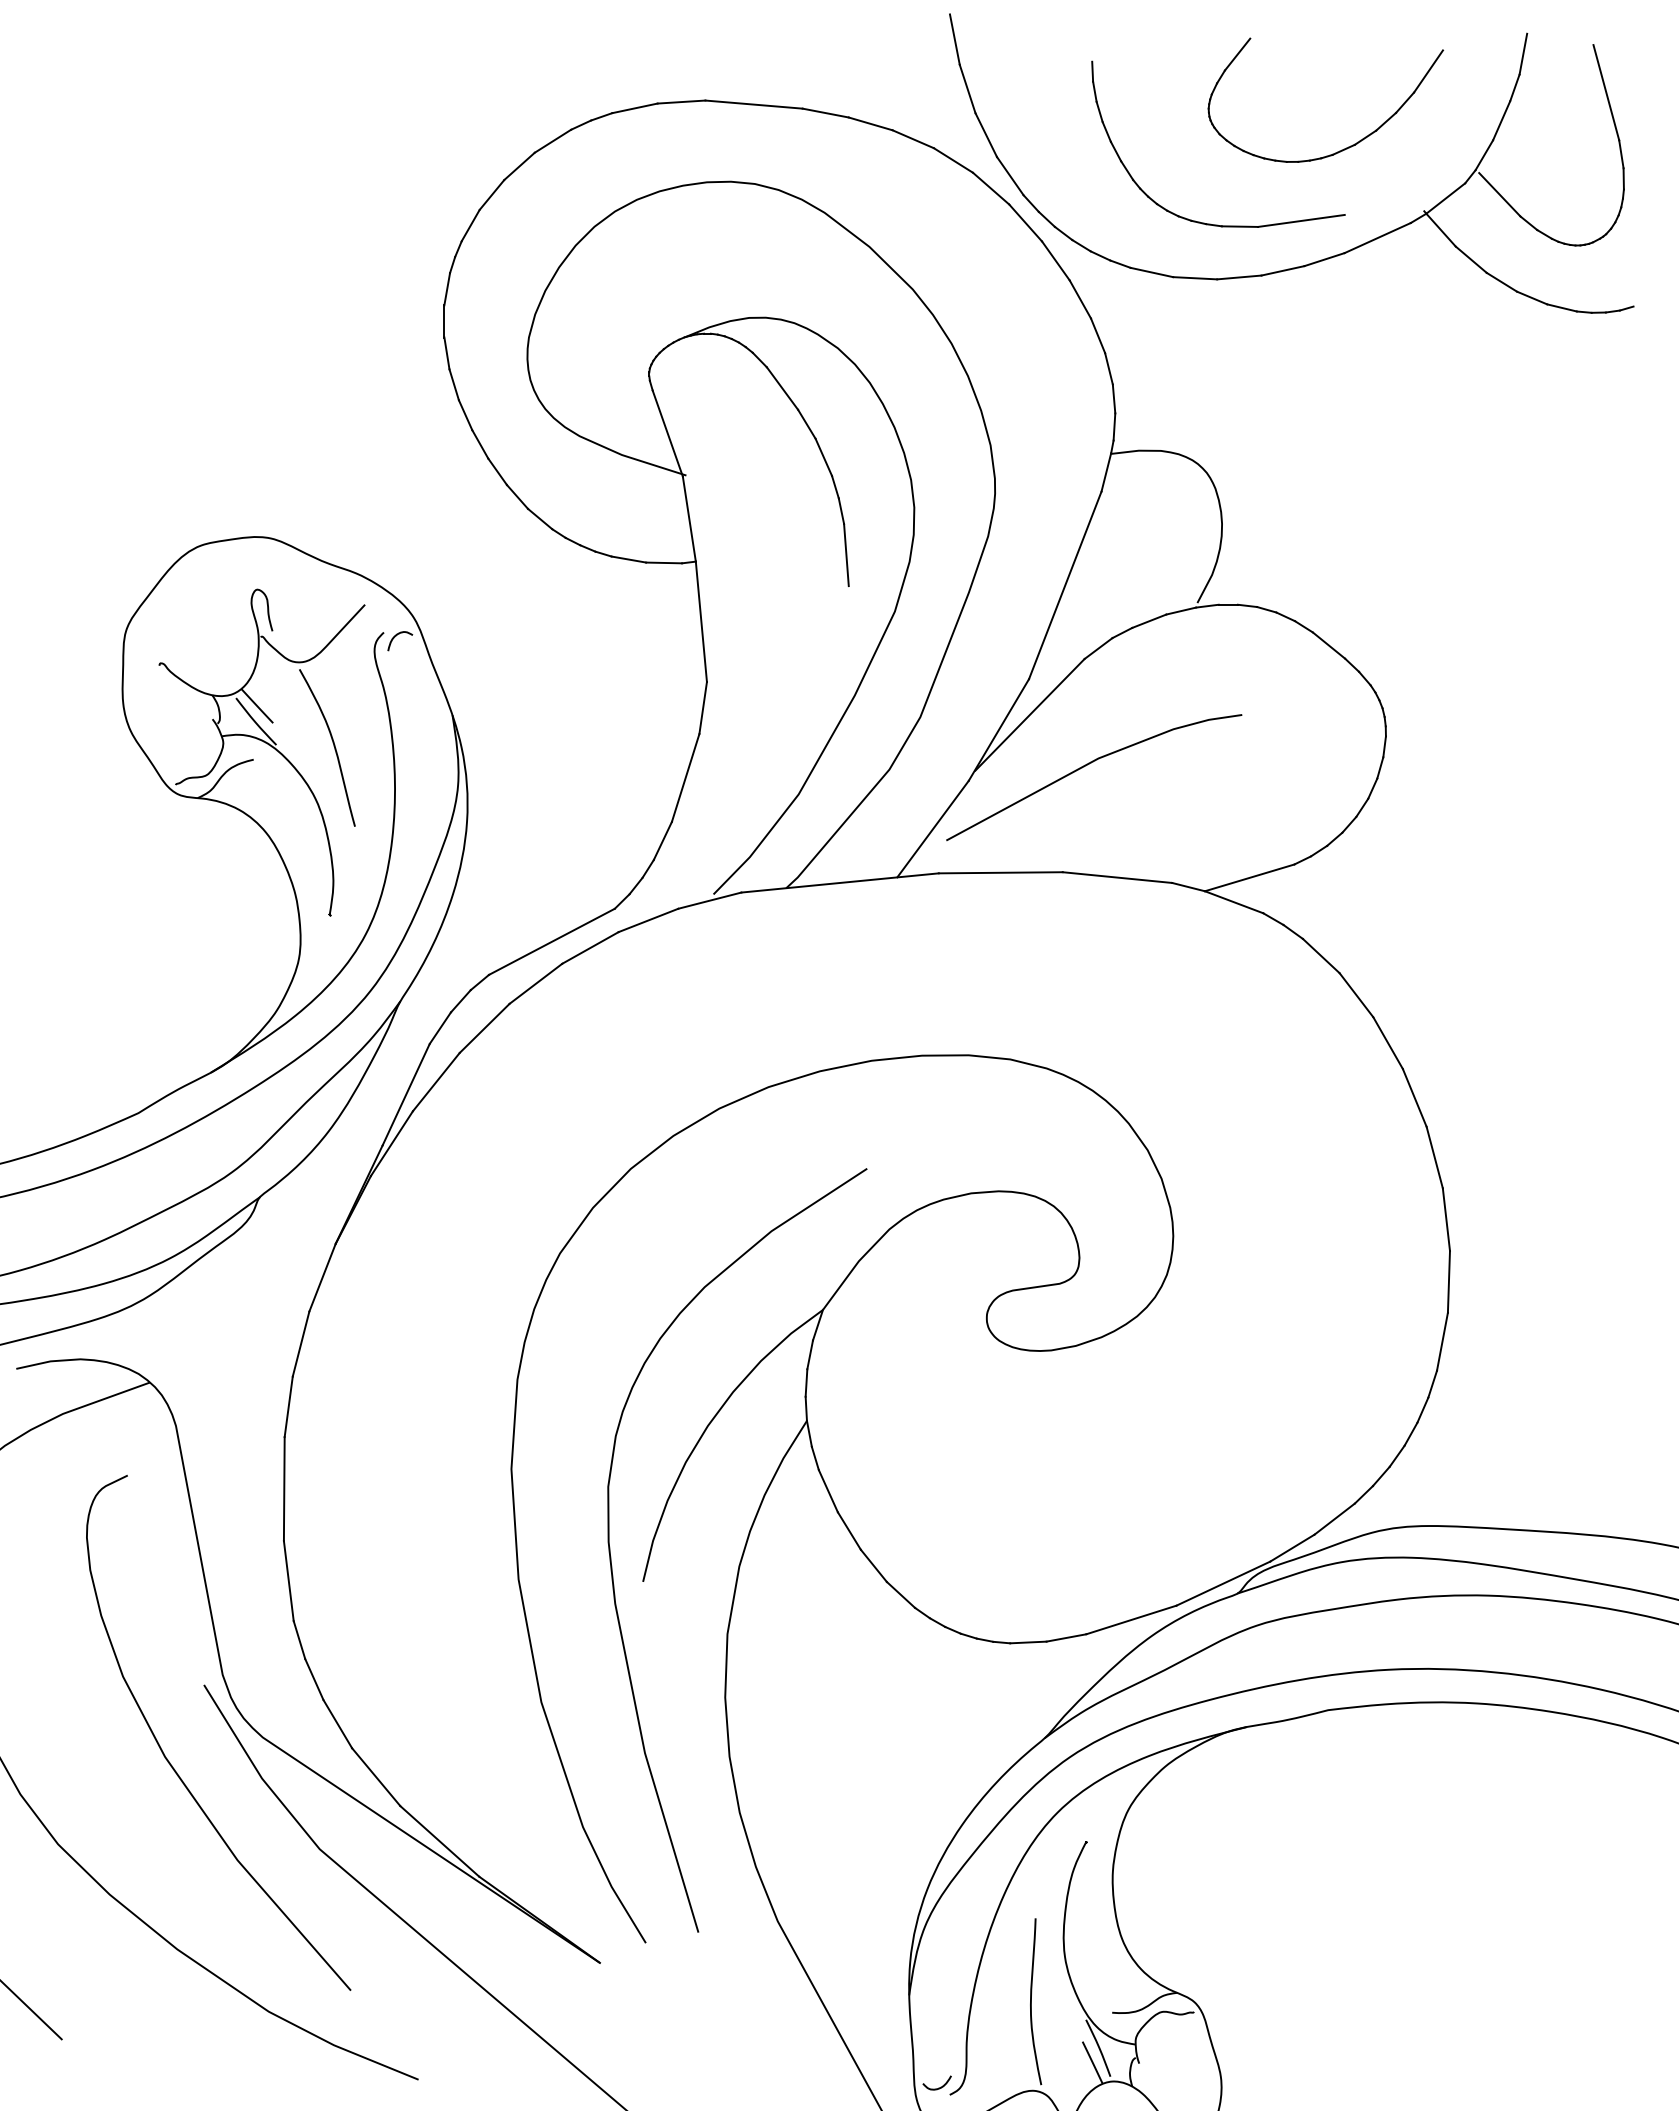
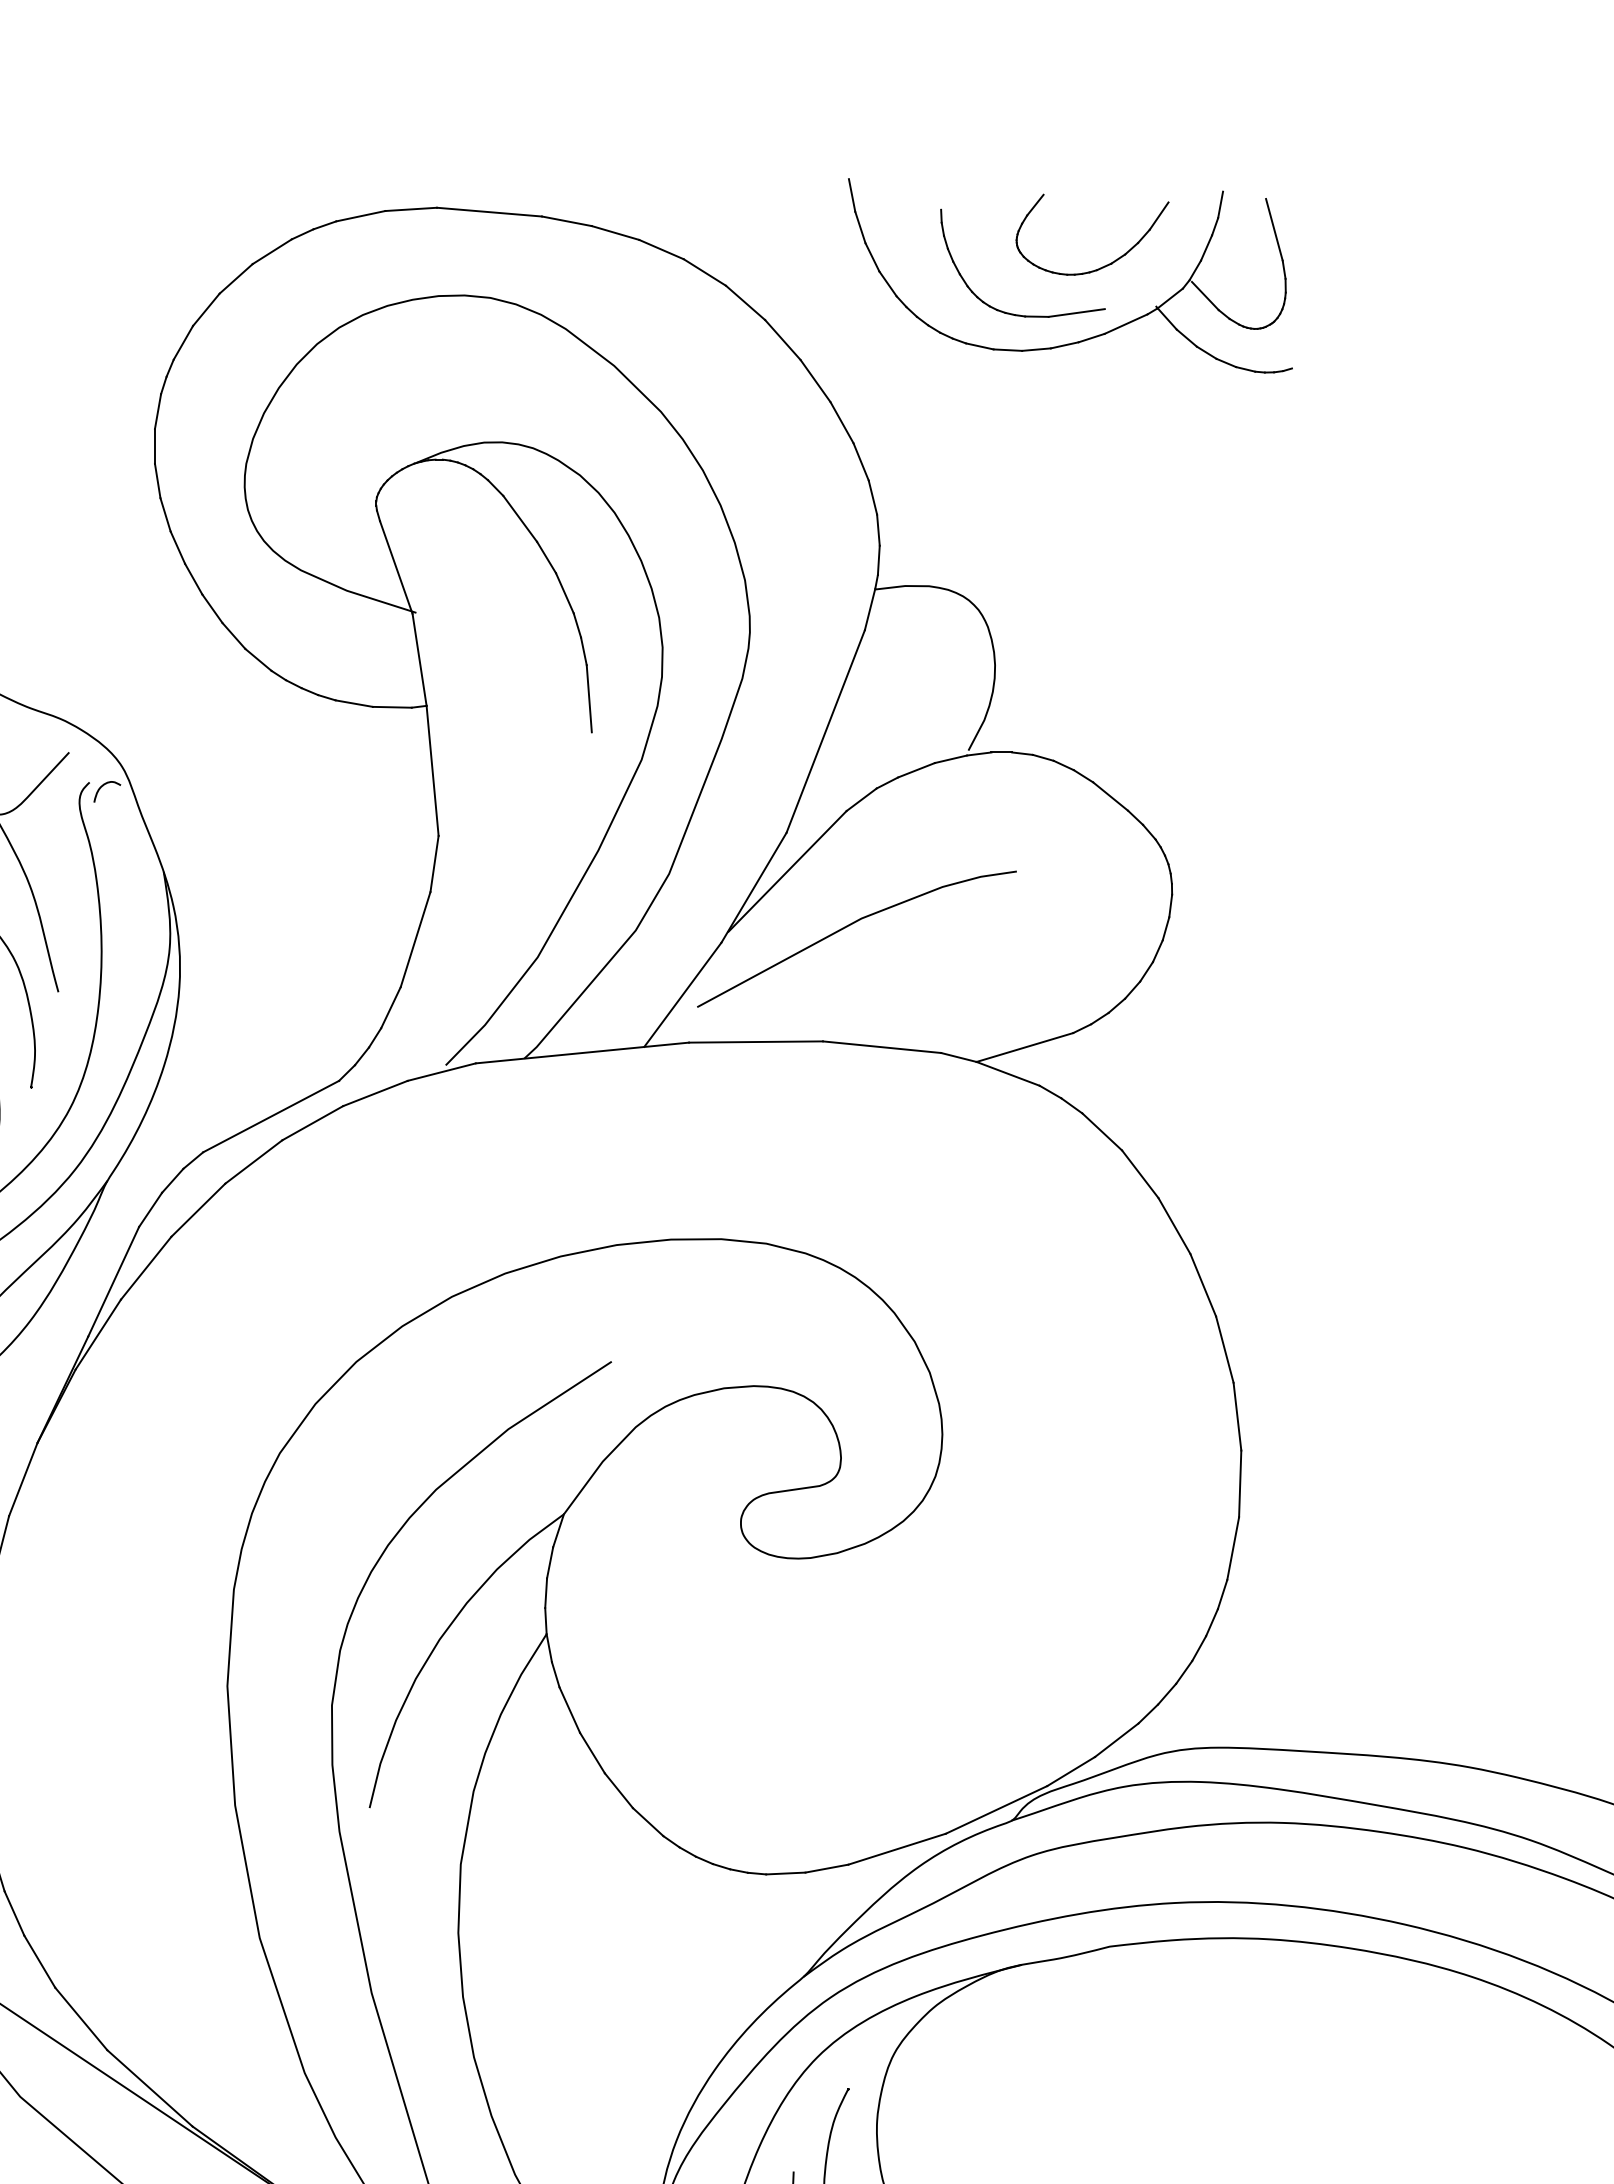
part: (1291, 163) -> (1070, 275), size x0.6

